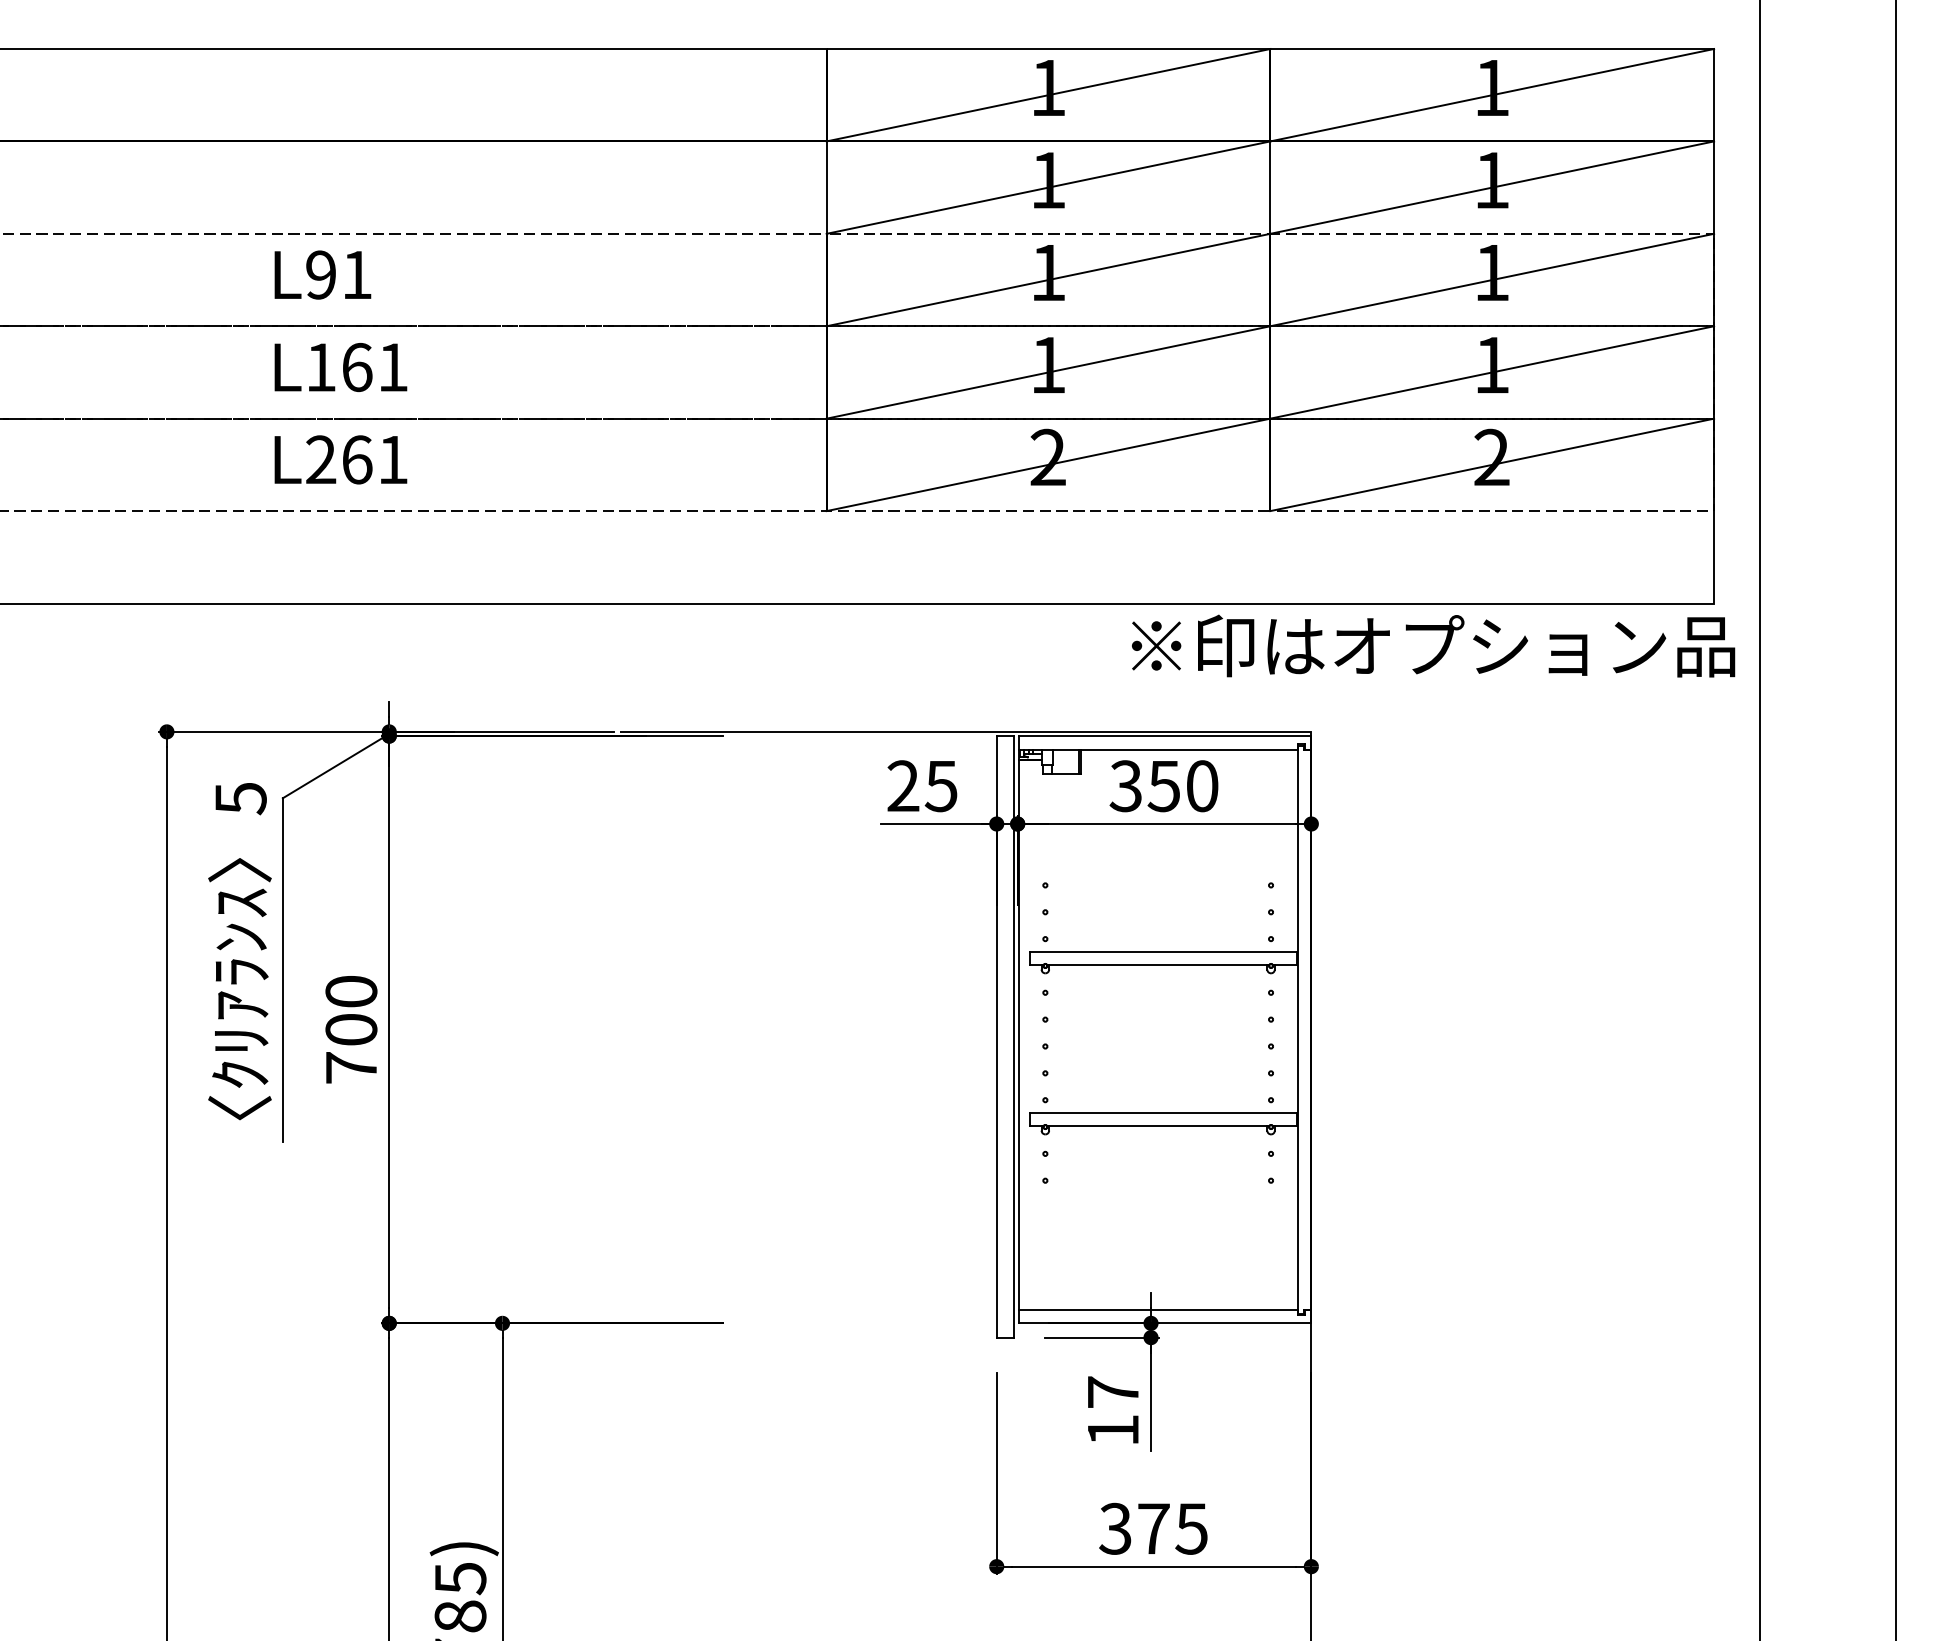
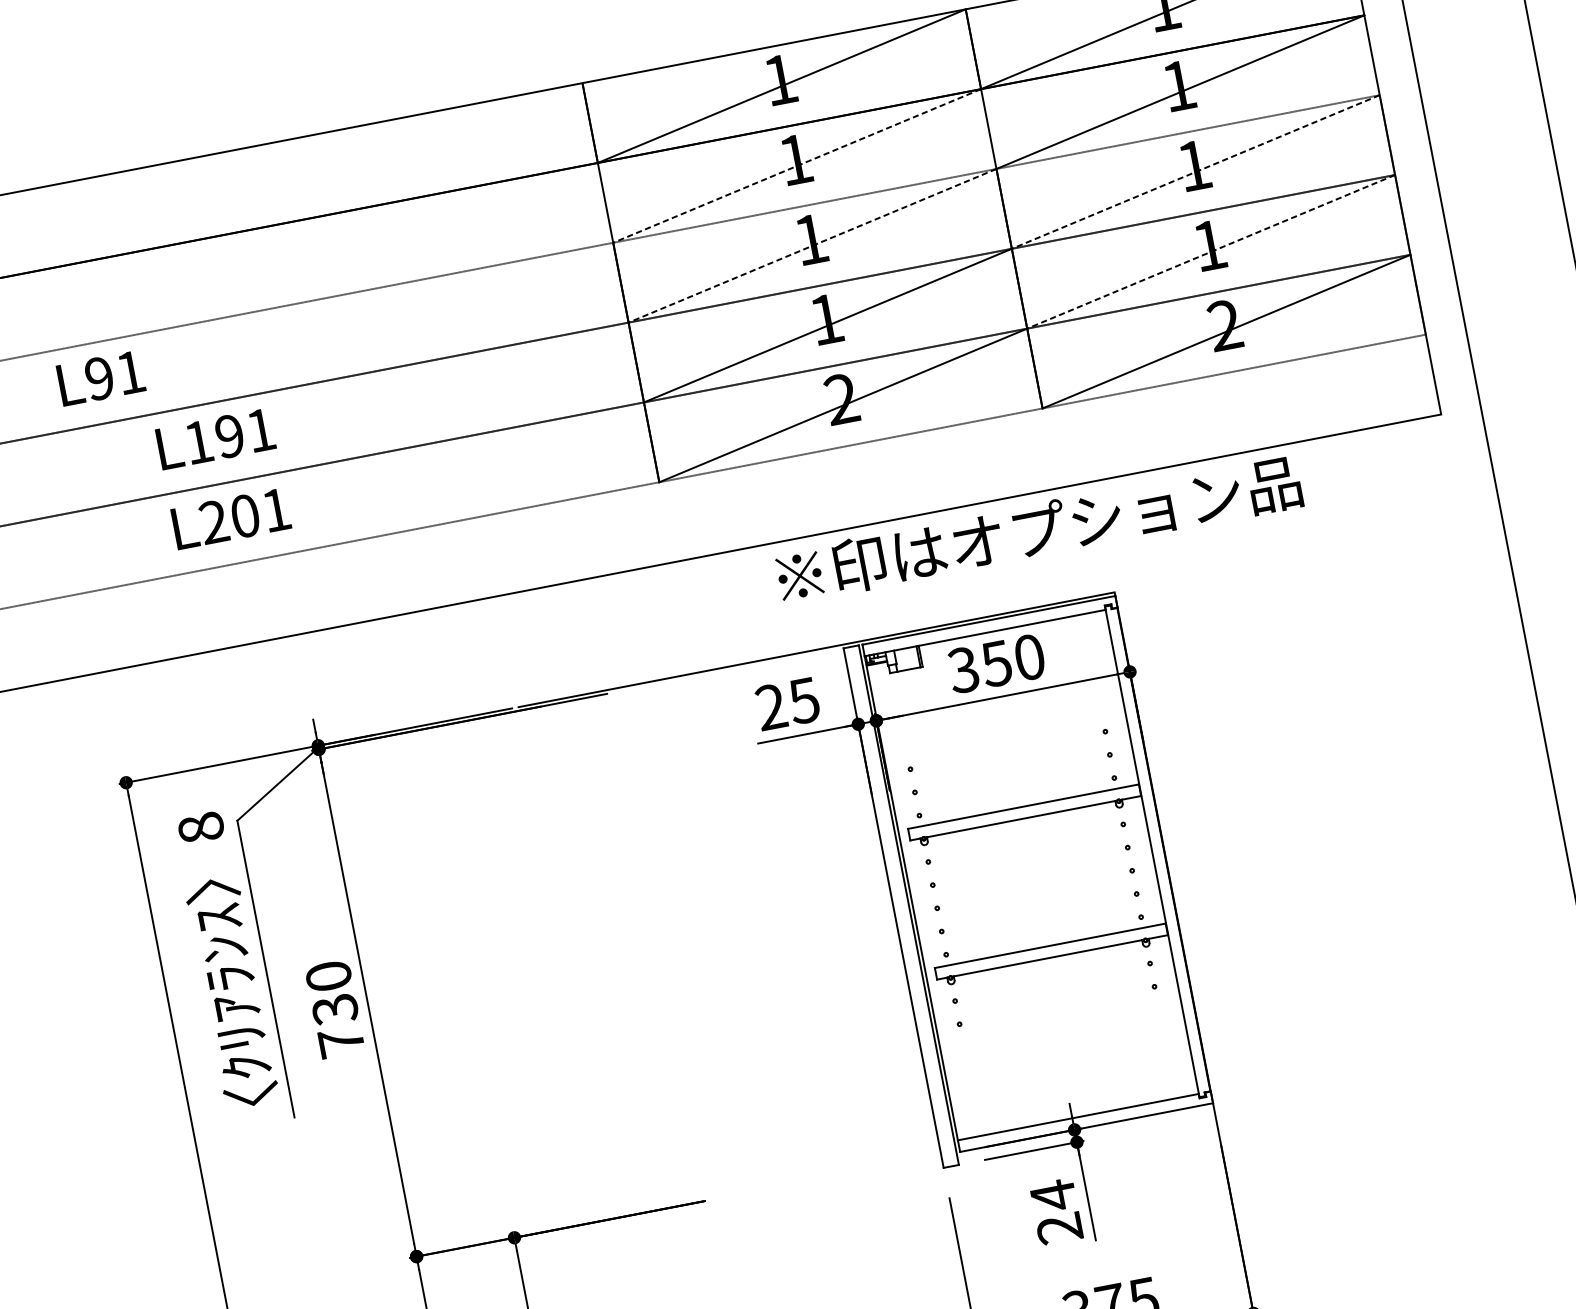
line: (1048, 187) -> (797, 165), solid -> dashed
text: (322, 274) -> (100, 377), moved
line: (1048, 280) -> (812, 246), solid -> dashed
line: (1492, 280) -> (1196, 172), solid -> dashed
text: (357, 367) -> (230, 436), L161 -> L191
line: (1492, 372) -> (1211, 251), solid -> dashed
text: (357, 459) -> (245, 515), L261 -> L201
text: (1433, 645) -> (1039, 529), moved
text: (240, 798) -> (200, 828), 5 -> 8
text: (351, 1030) -> (335, 1009), 700 -> 730
text: (1112, 1410) -> (1055, 1211), 17 -> 24

